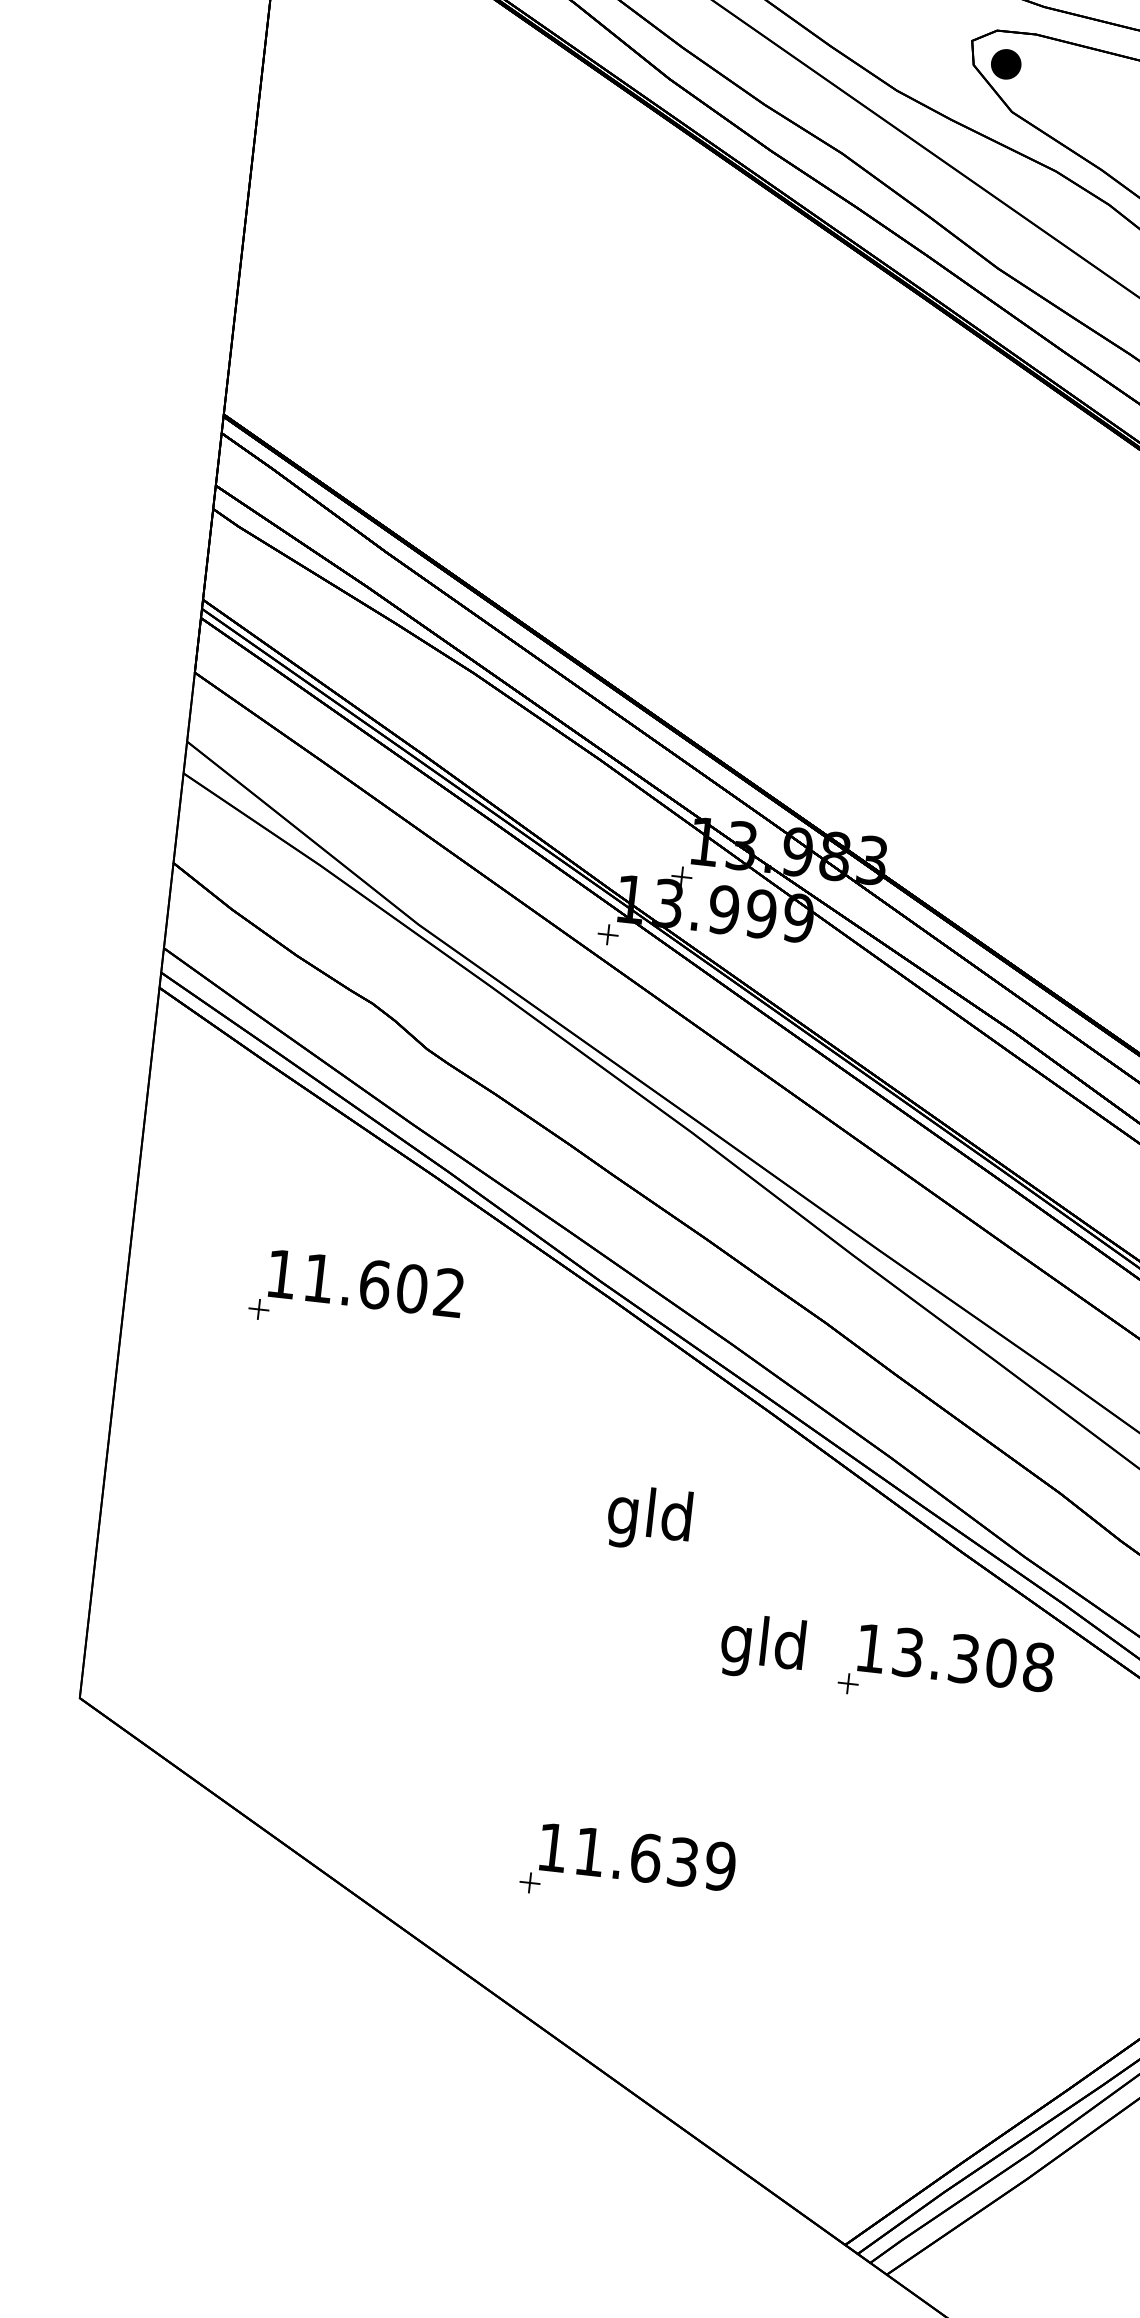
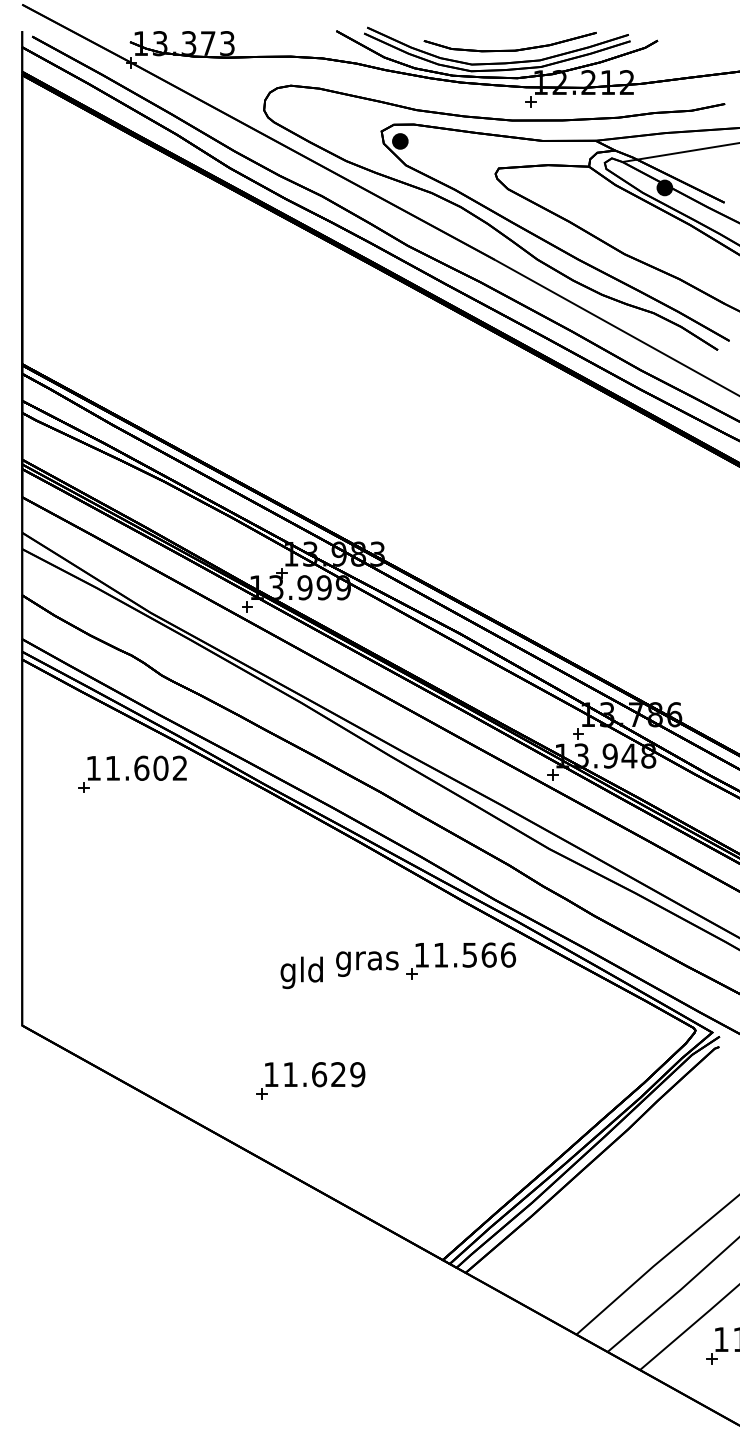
part: (355, 1292) -> (132, 773), moved
text: (648, 1518) -> (301, 972), moved
text: (764, 1647) -> (367, 960), gld -> gras
text: (973, 1658) -> (474, 954), 13.308 -> 11.566
text: (683, 1861) -> (338, 1074), 11.639 -> 11.629

